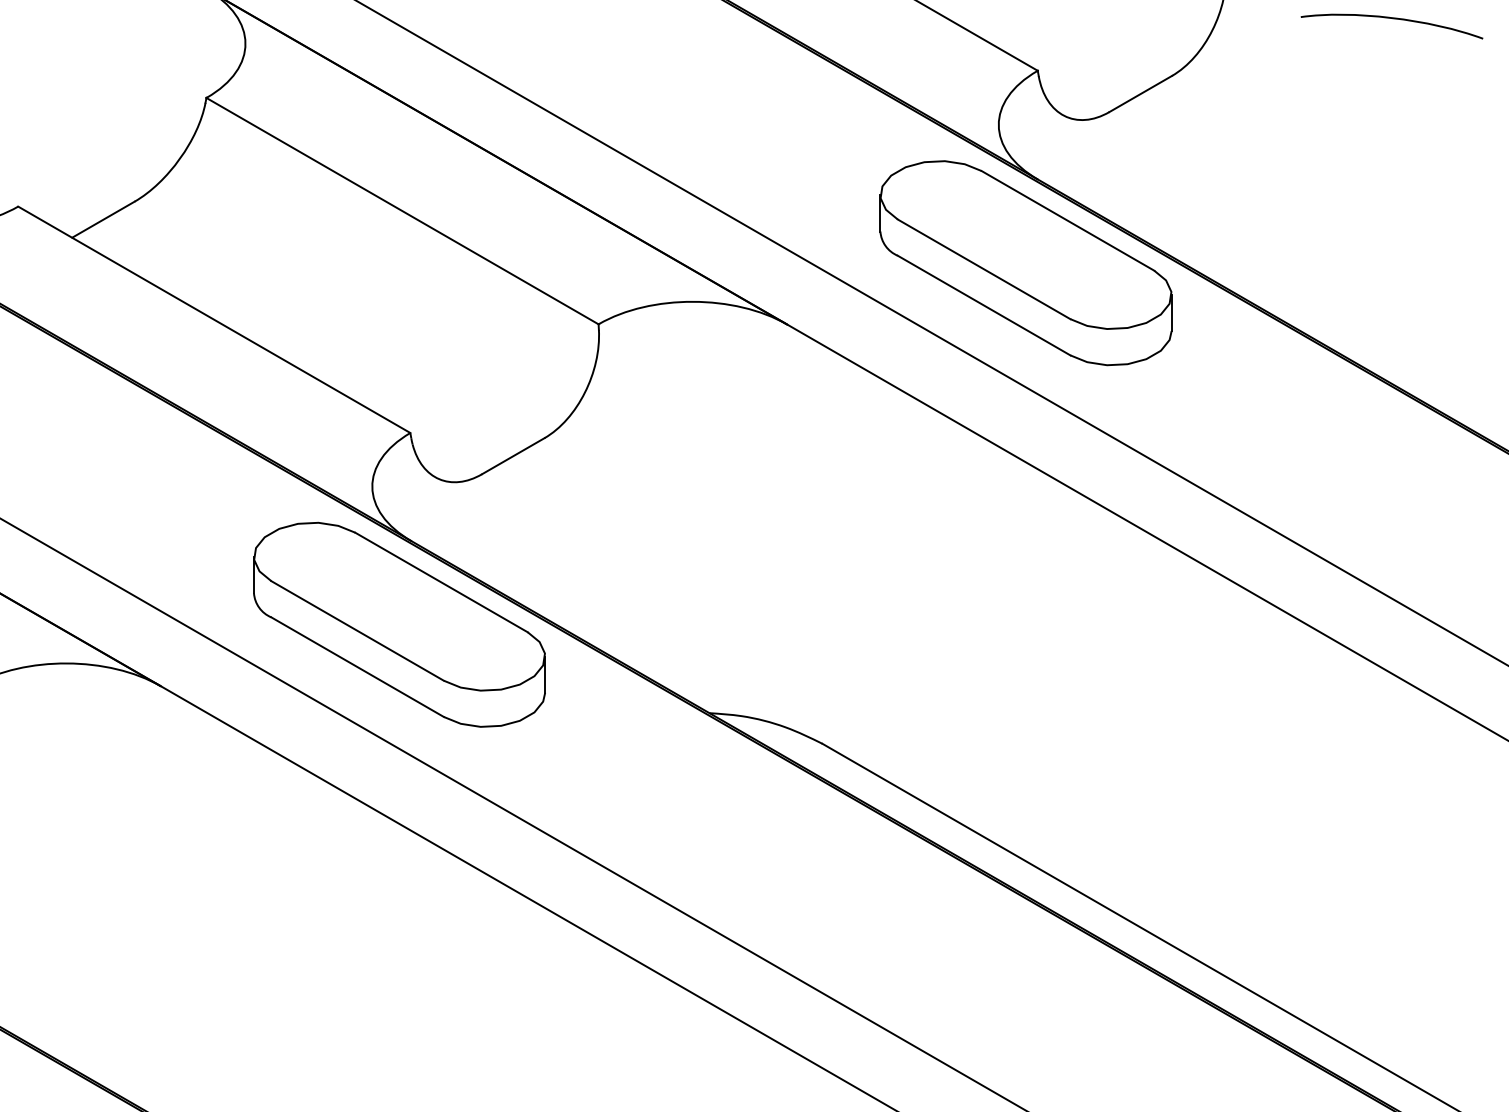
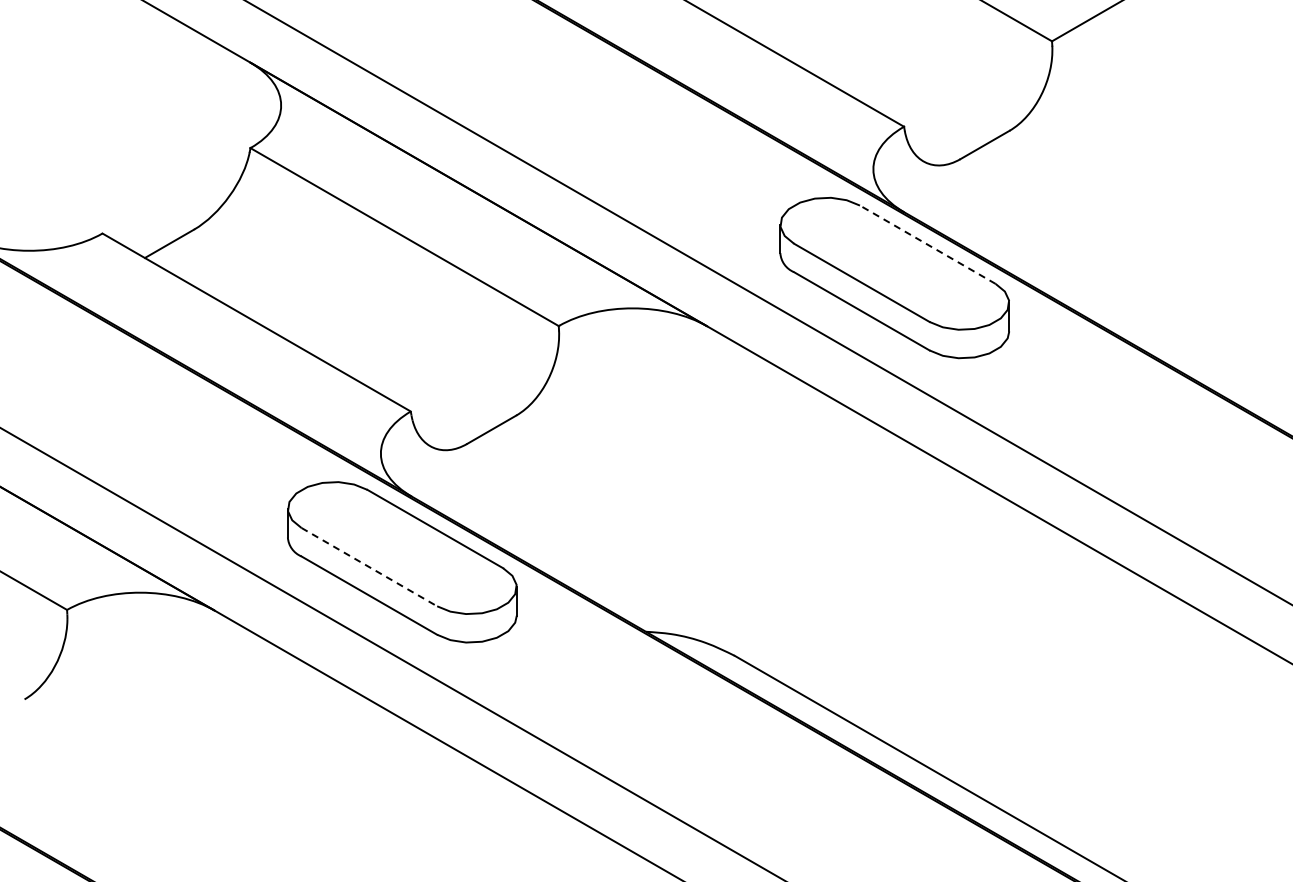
curve: (1391, 19) -> (1182, 86), removed
line: (1067, 220) -> (927, 244), solid -> dashed
line: (357, 631) -> (369, 567), solid -> dashed

